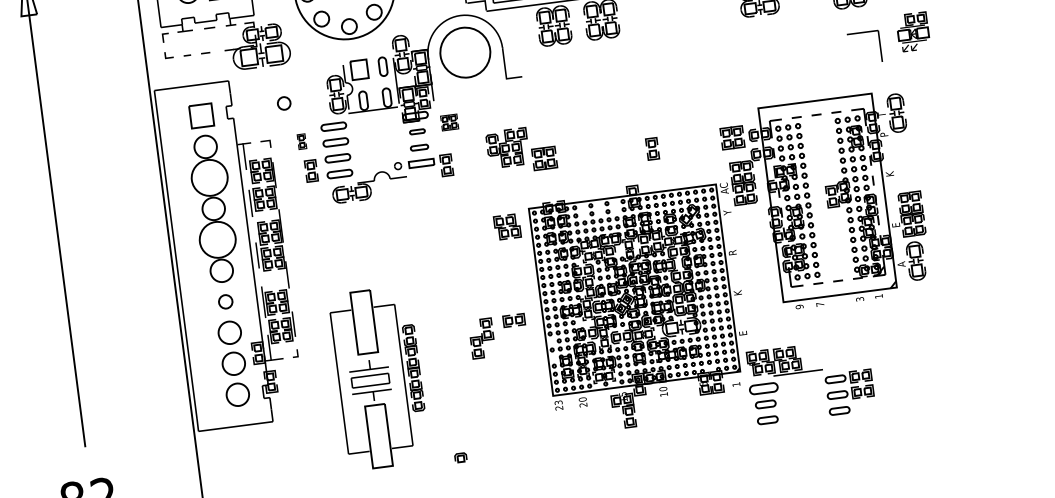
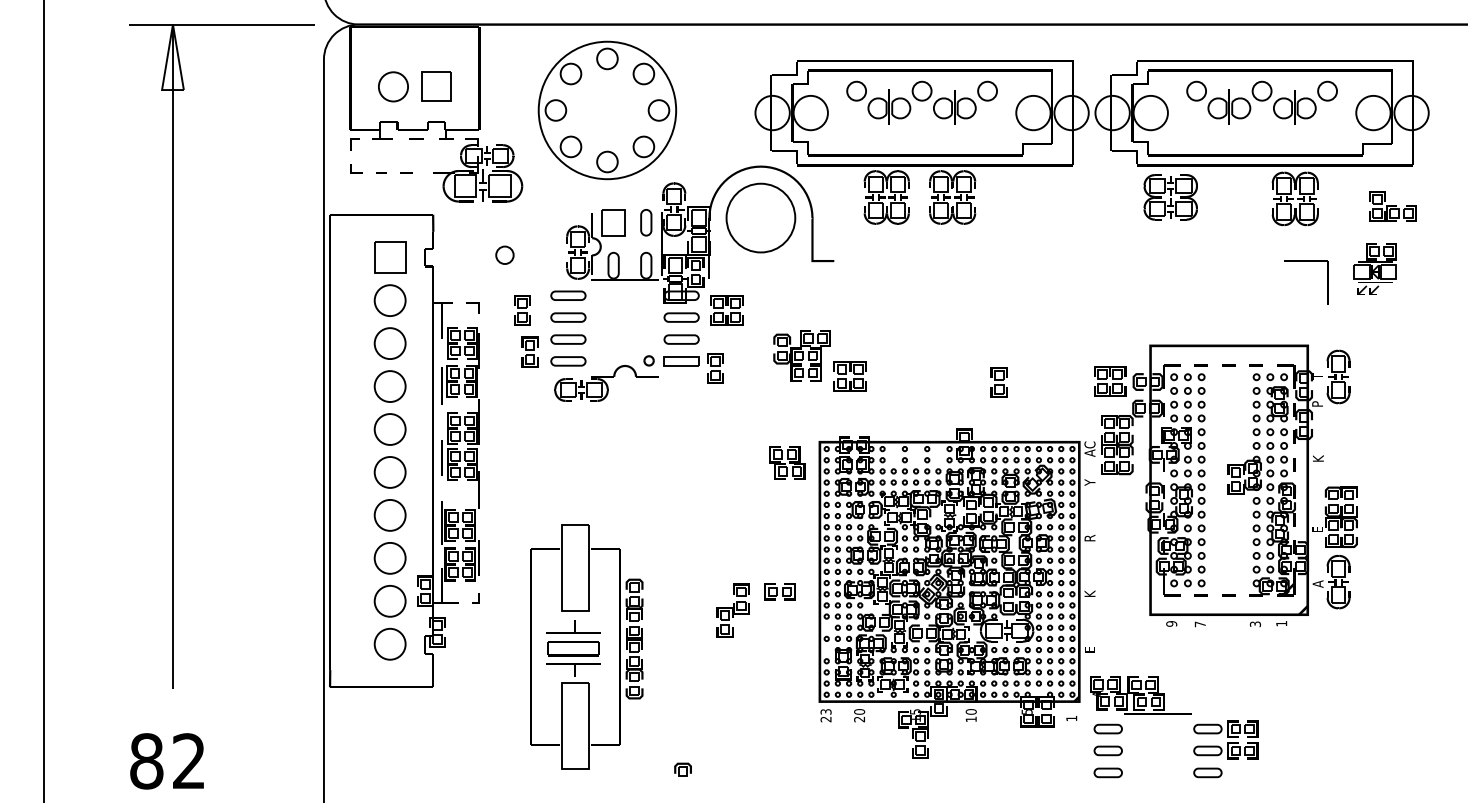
part: (449, 122) -> (726, 310), size x1.43
part: (417, 131) -> (681, 317), size x1.67
part: (302, 141) -> (522, 310), size x1.43
part: (419, 147) -> (681, 339), size x1.43
circle: (209, 177) -> (389, 343), size x0.62
circle: (217, 239) -> (389, 429), size x0.62
circle: (225, 301) -> (389, 515), size x1.67
part: (763, 388) -> (1107, 728), size x0.71

